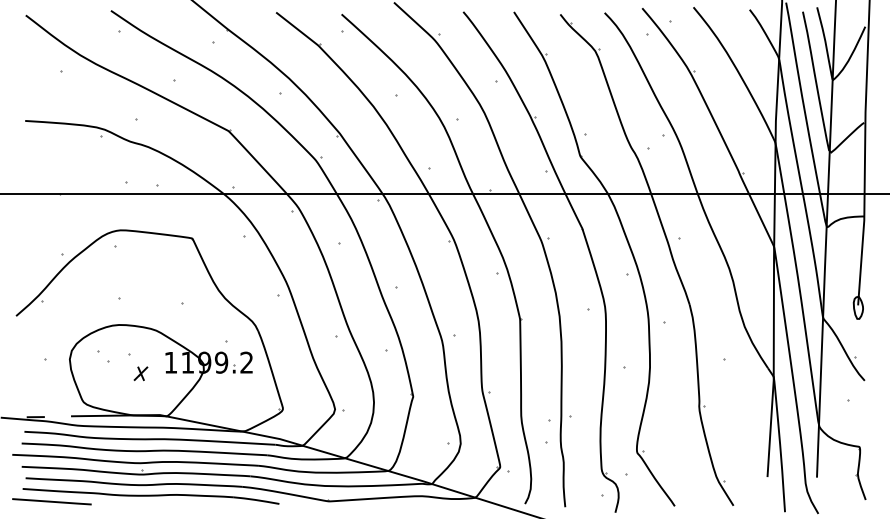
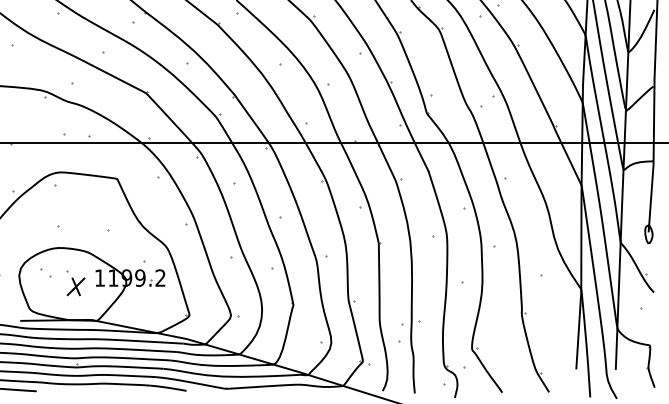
part: (140, 373) -> (75, 286), size x1.67

